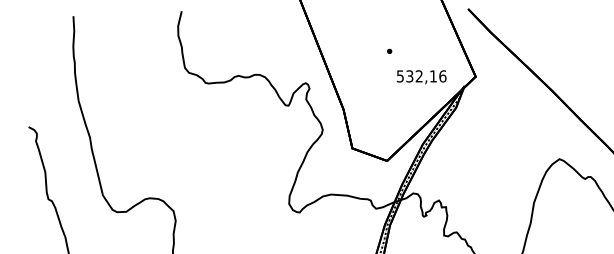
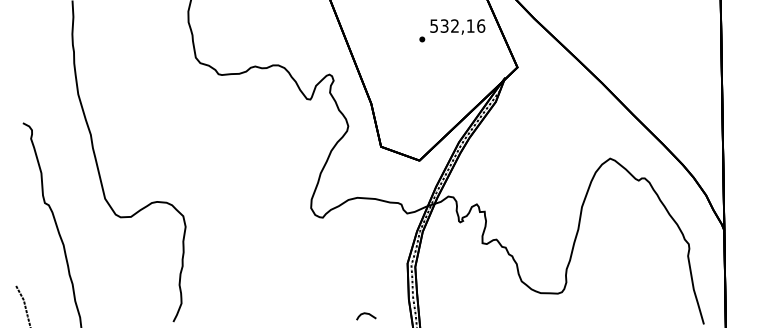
text: (421, 76) -> (457, 26), moved

